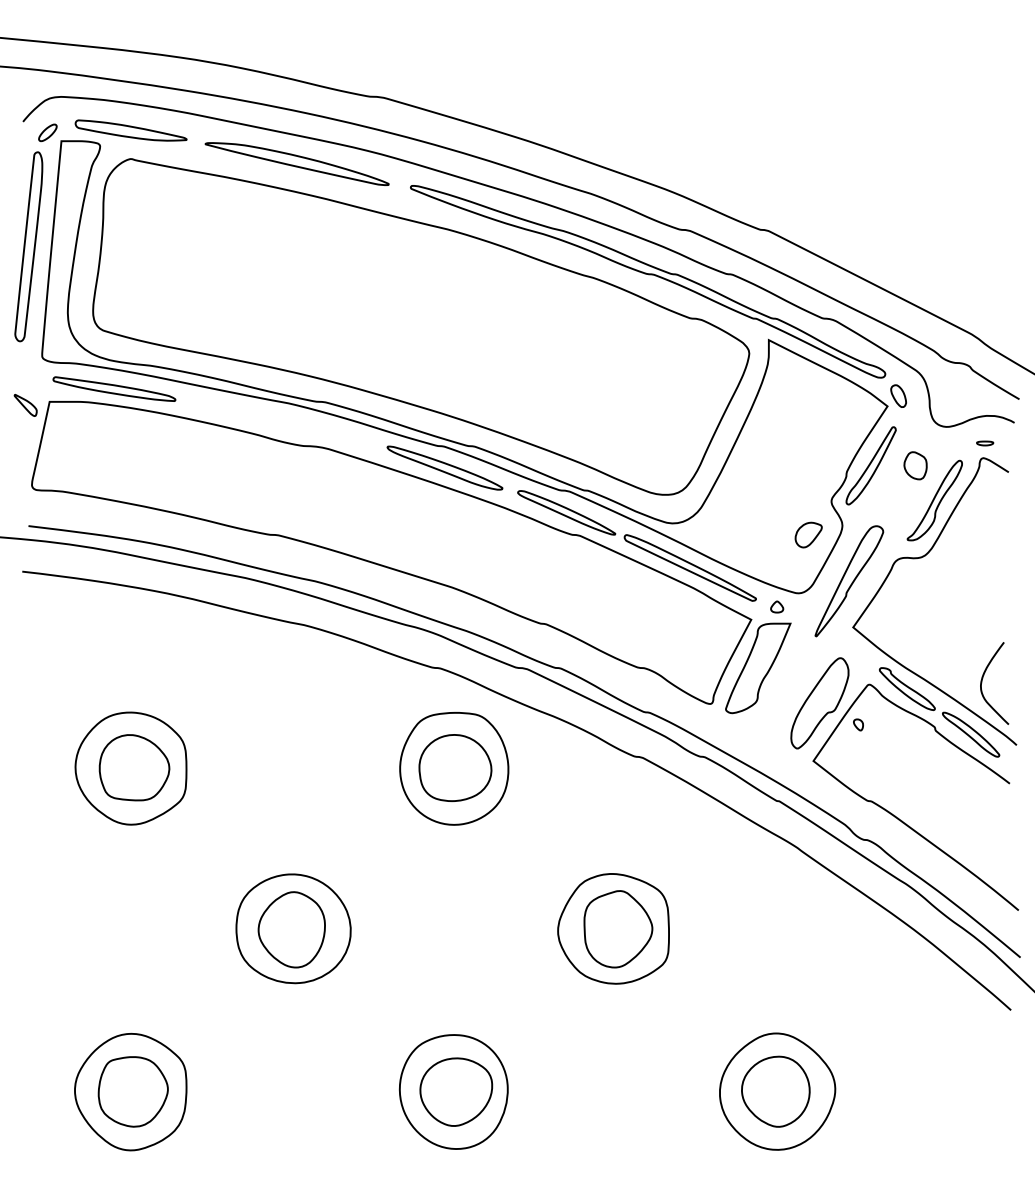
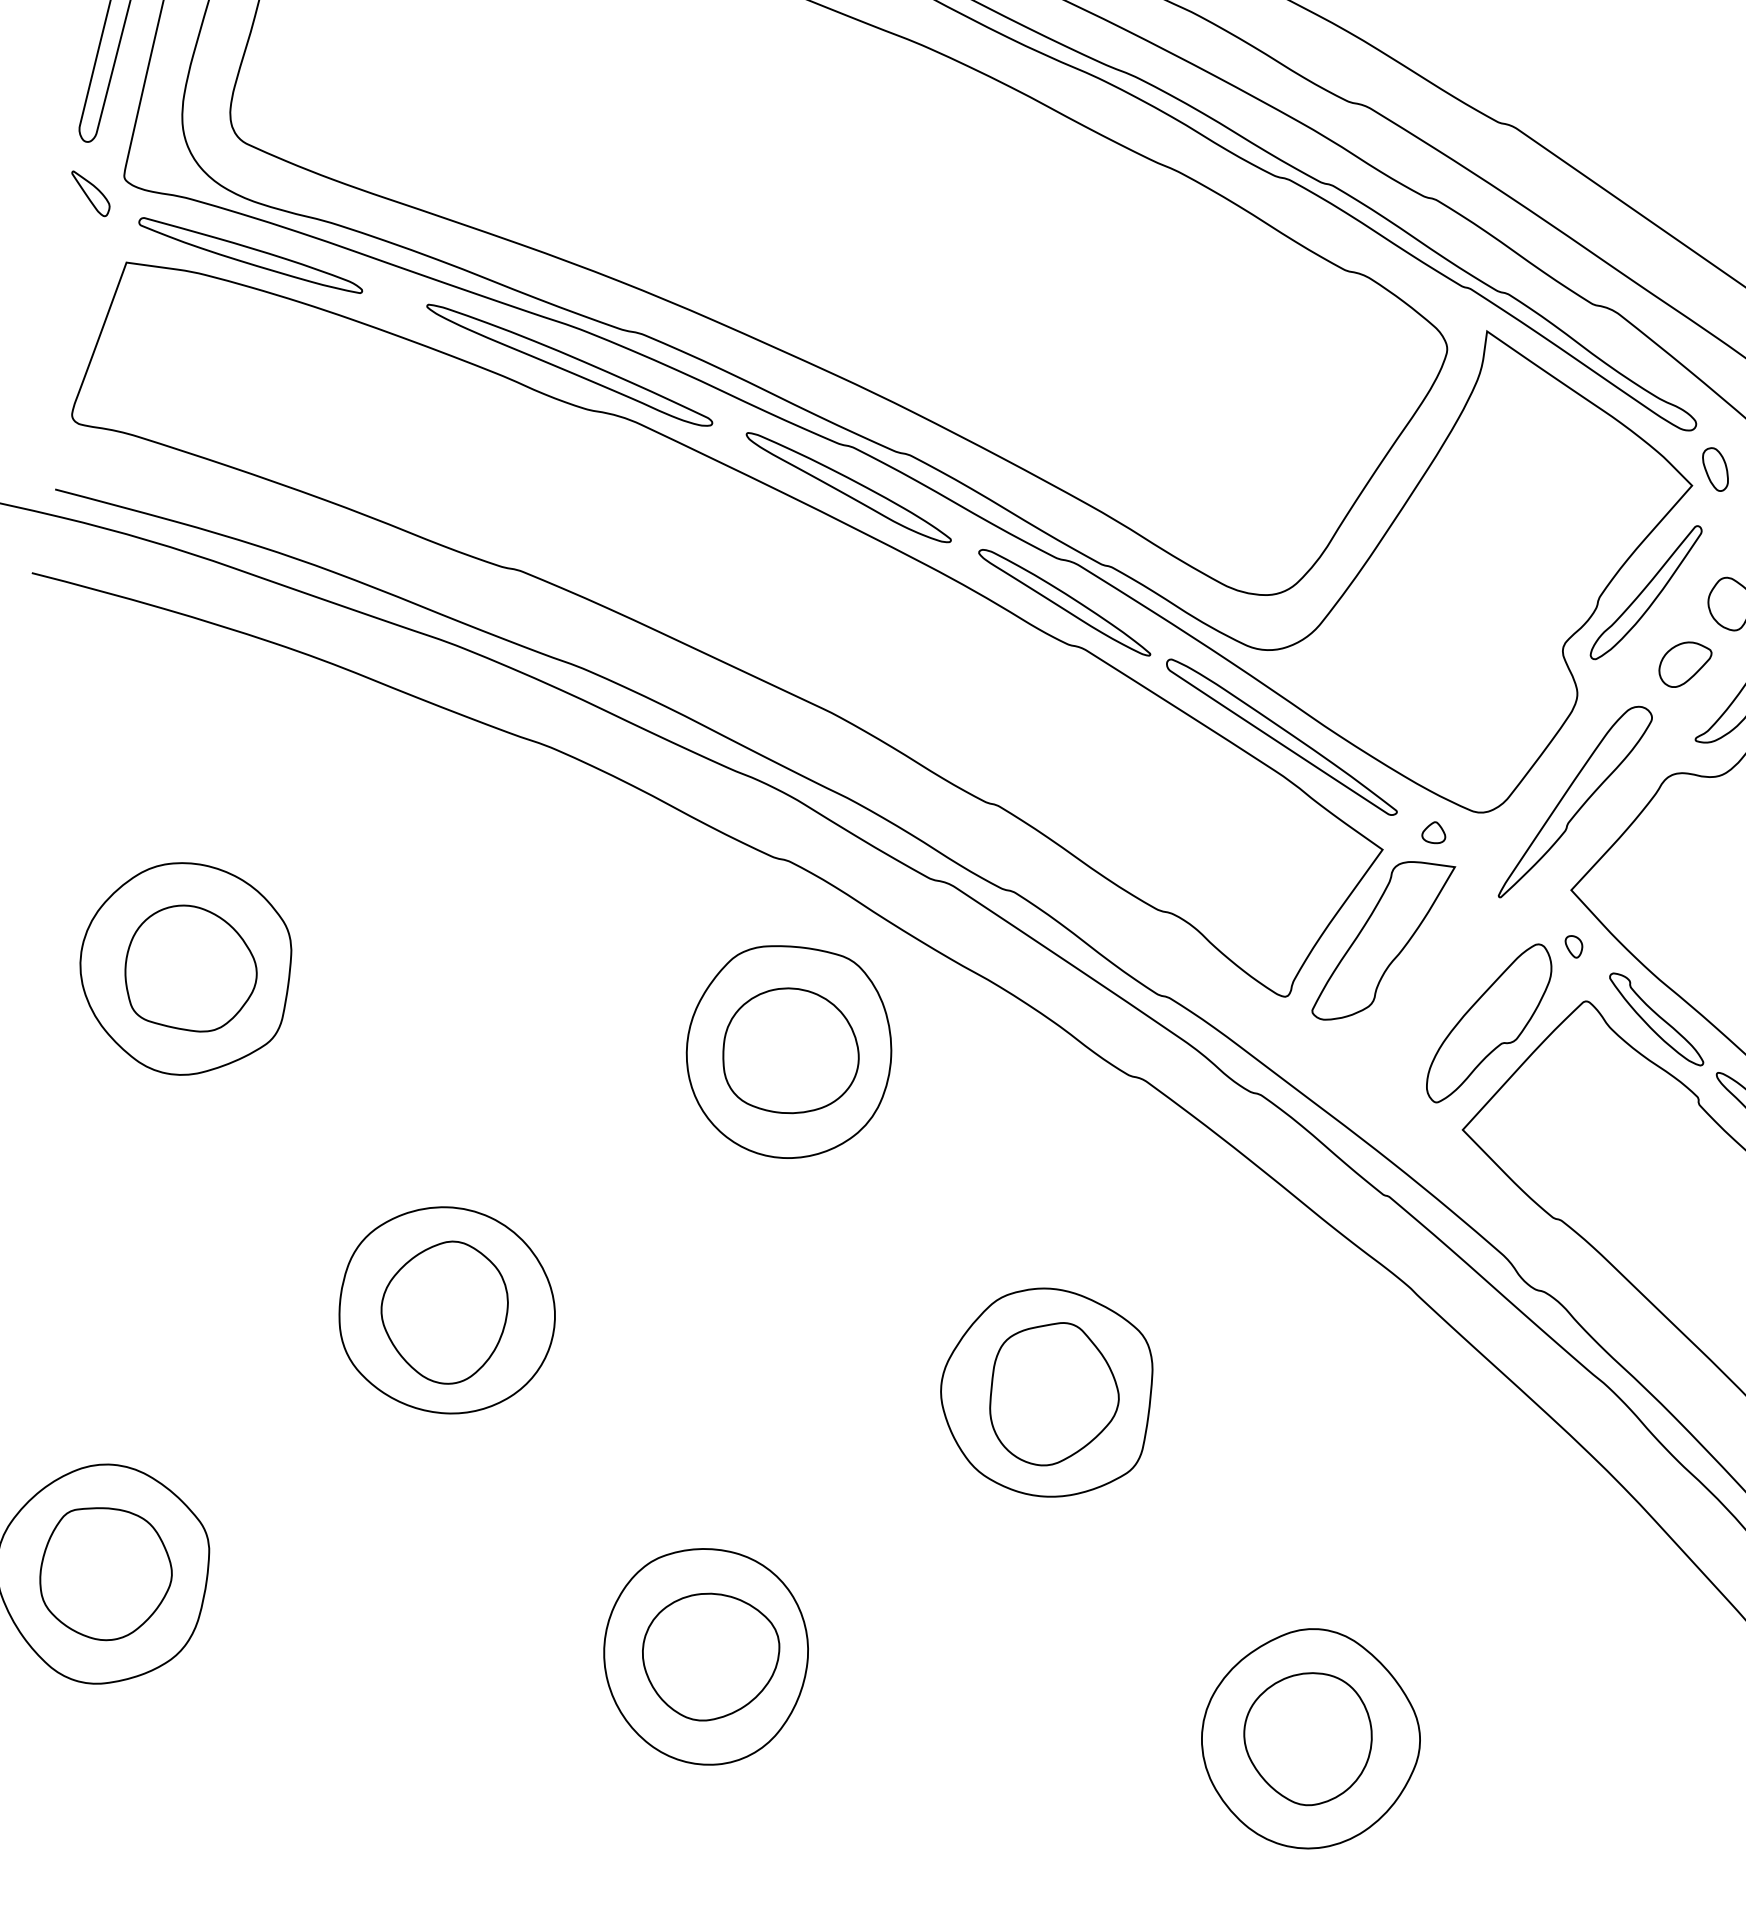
part: (25, 405) -> (89, 194), moved
part: (289, 423) -> (569, 364), added
part: (808, 534) -> (1684, 663), moved
part: (858, 724) -> (1573, 945), moved

